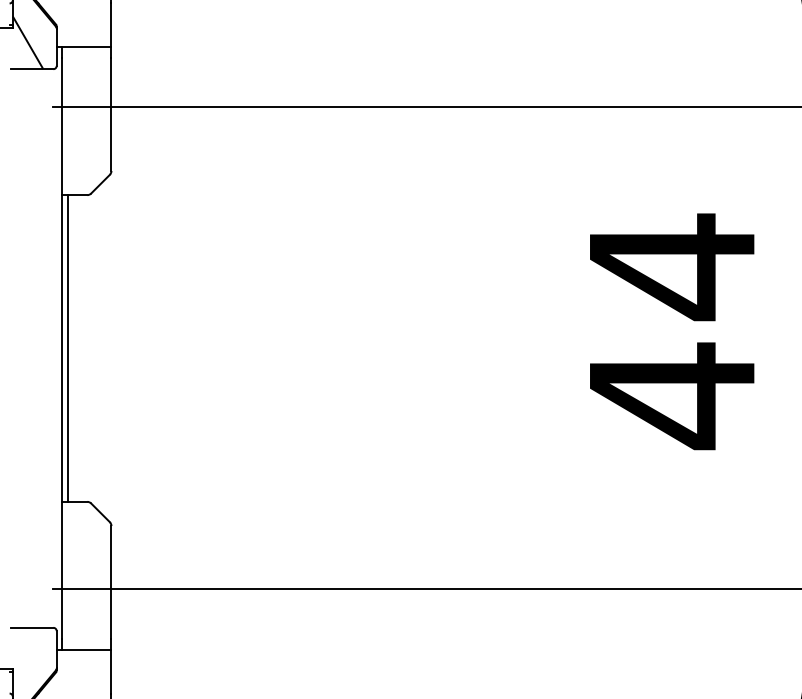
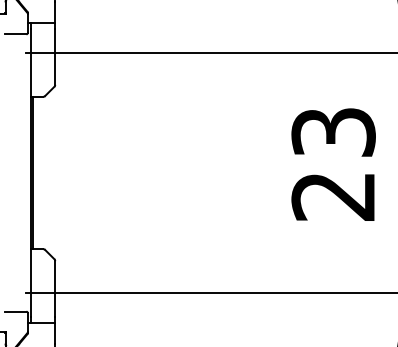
hatch: (27, 43) -> (13, 21), removed
text: (671, 331) -> (333, 164), 44 -> 23

